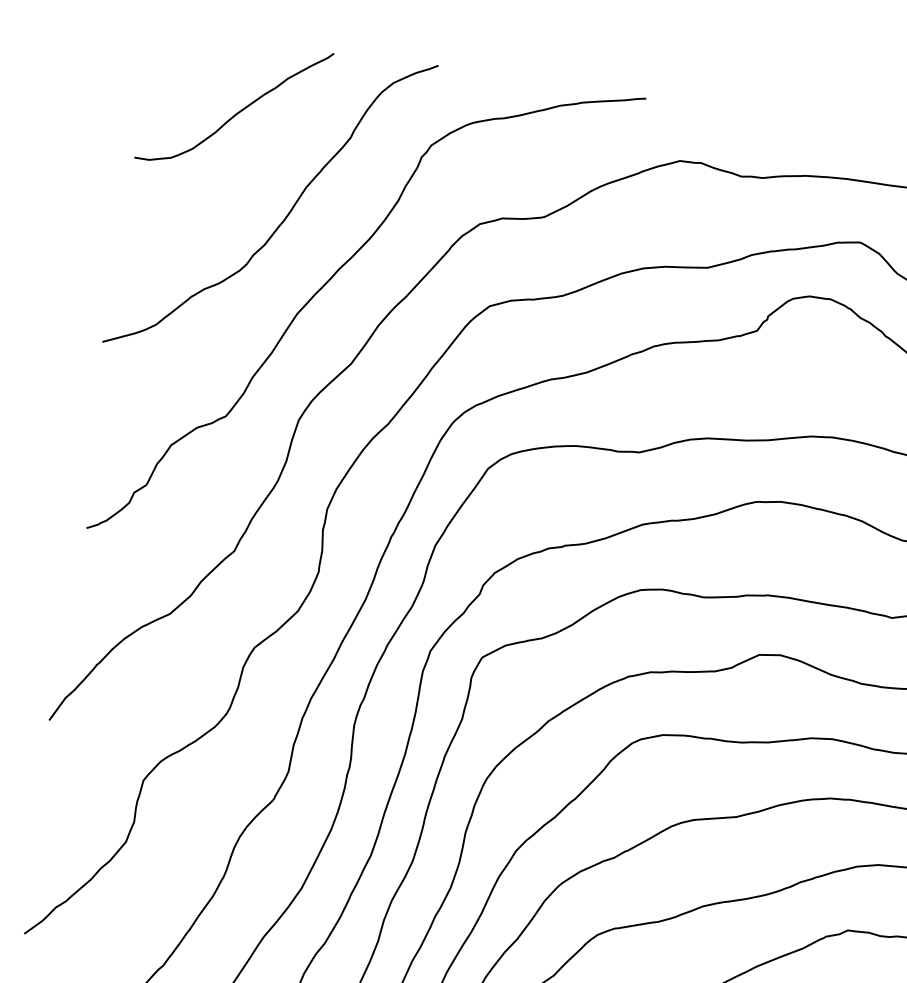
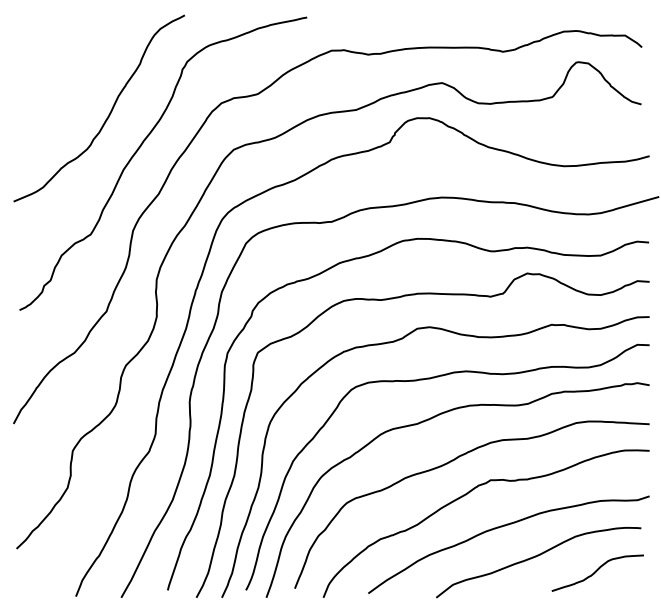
curve: (238, 110) -> (73, 57), removed

